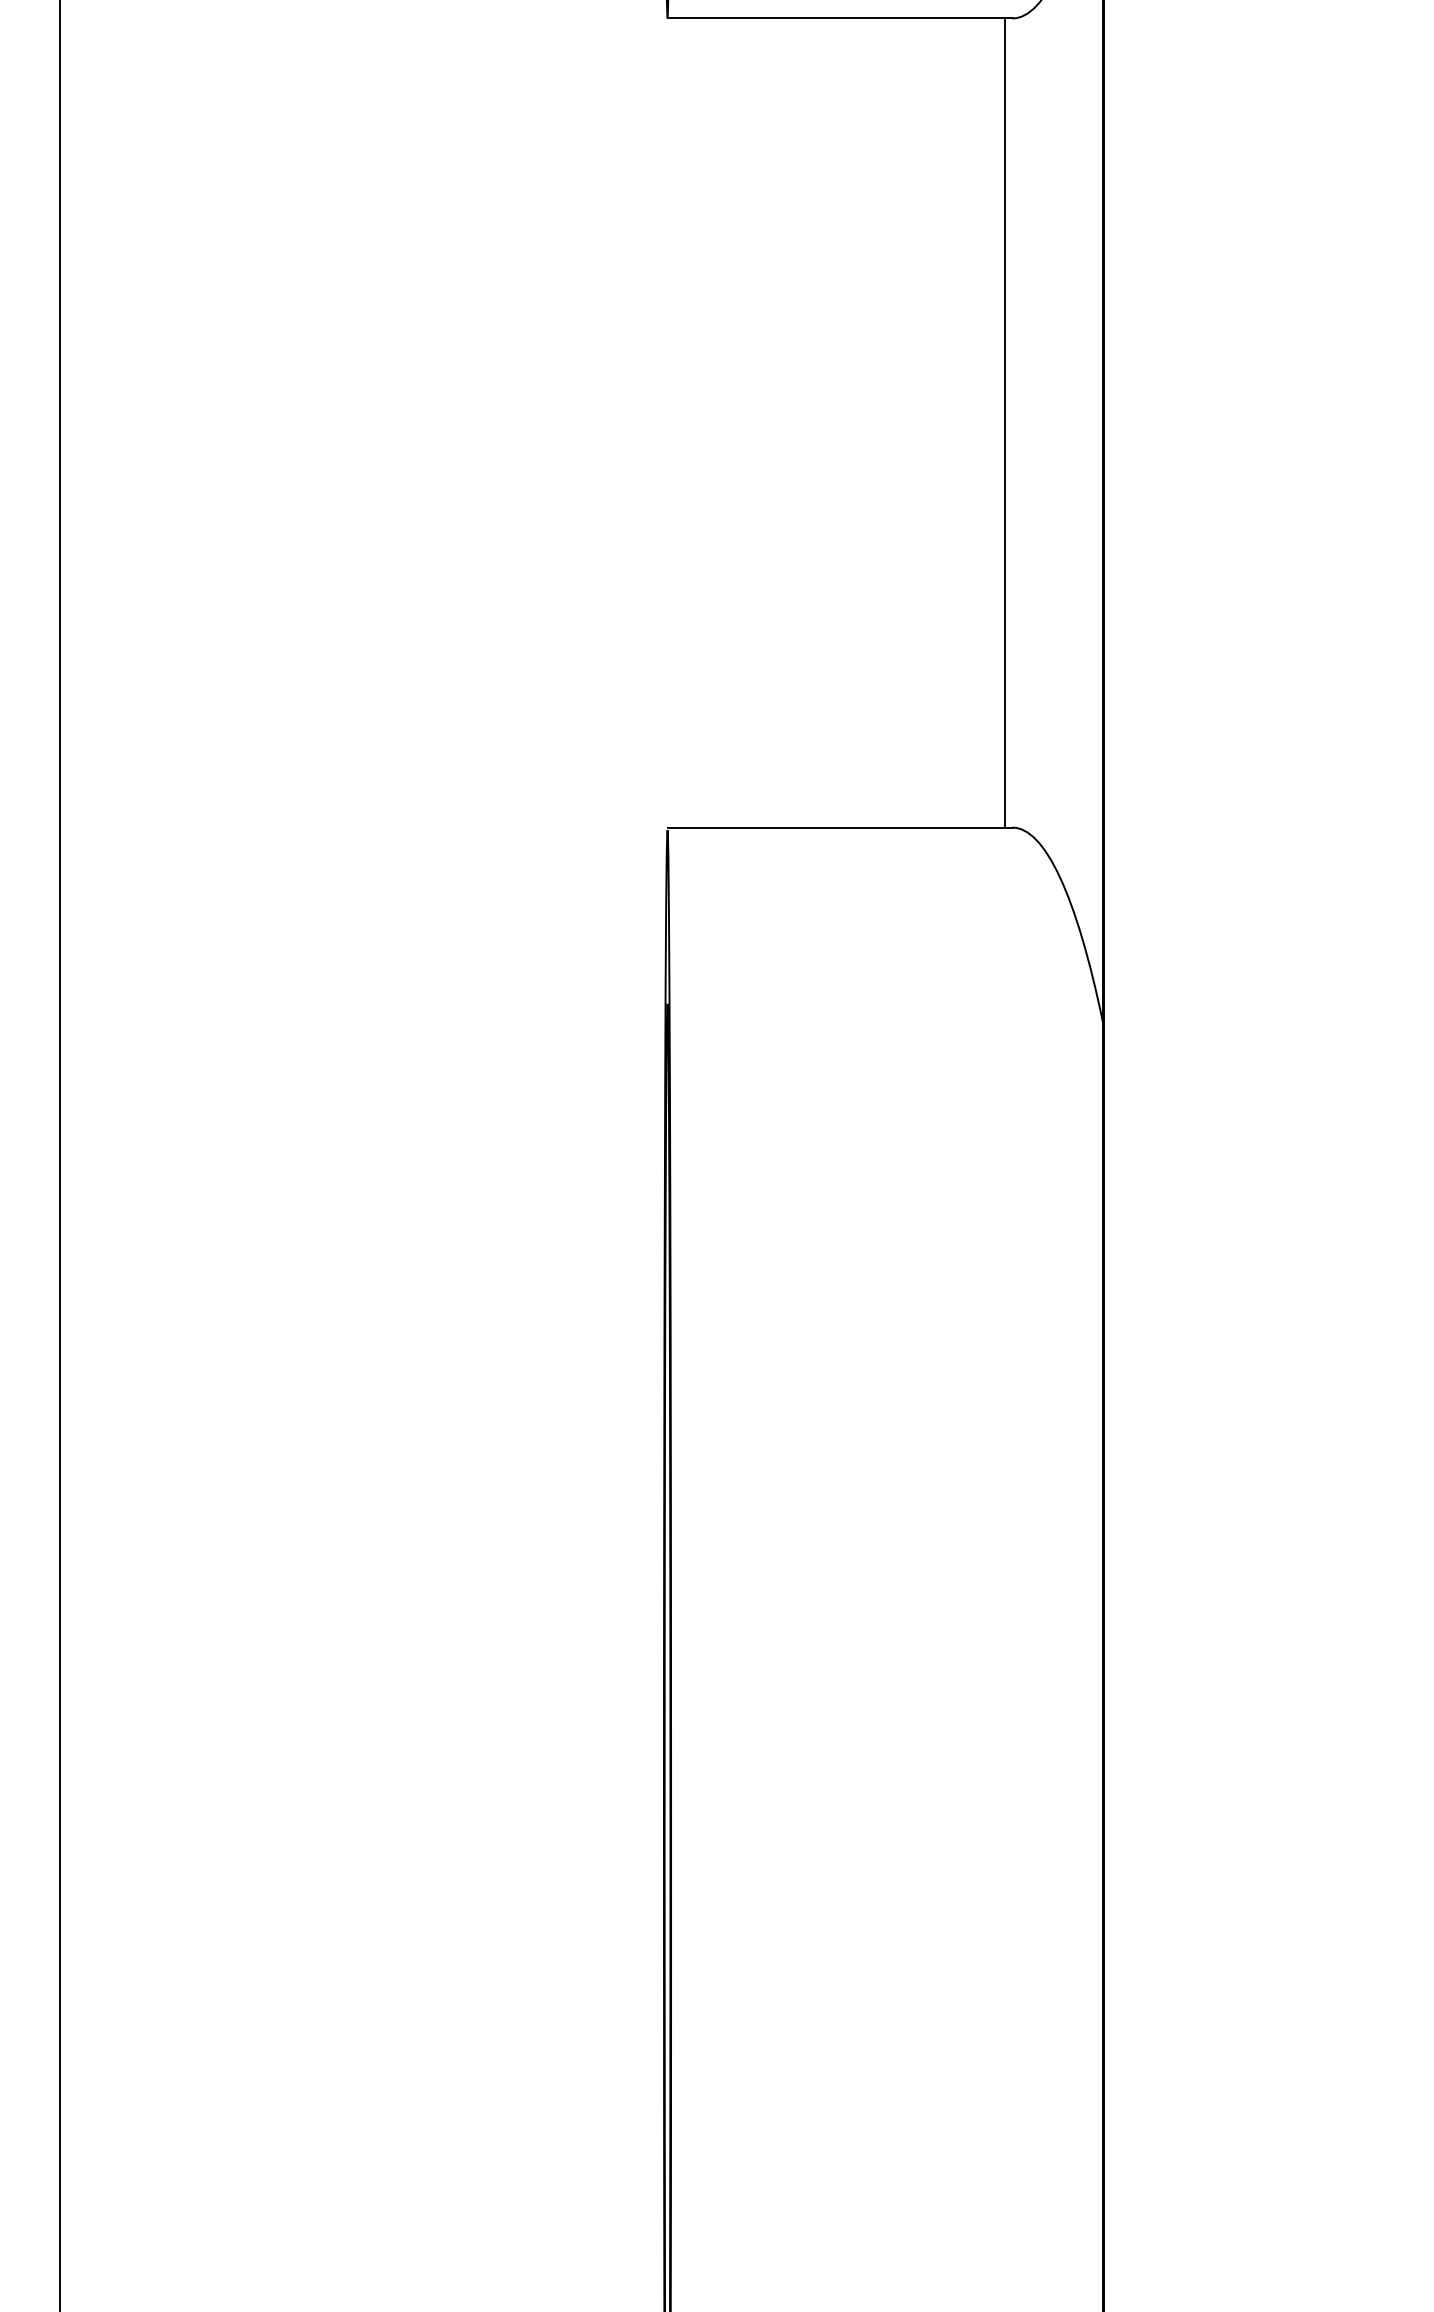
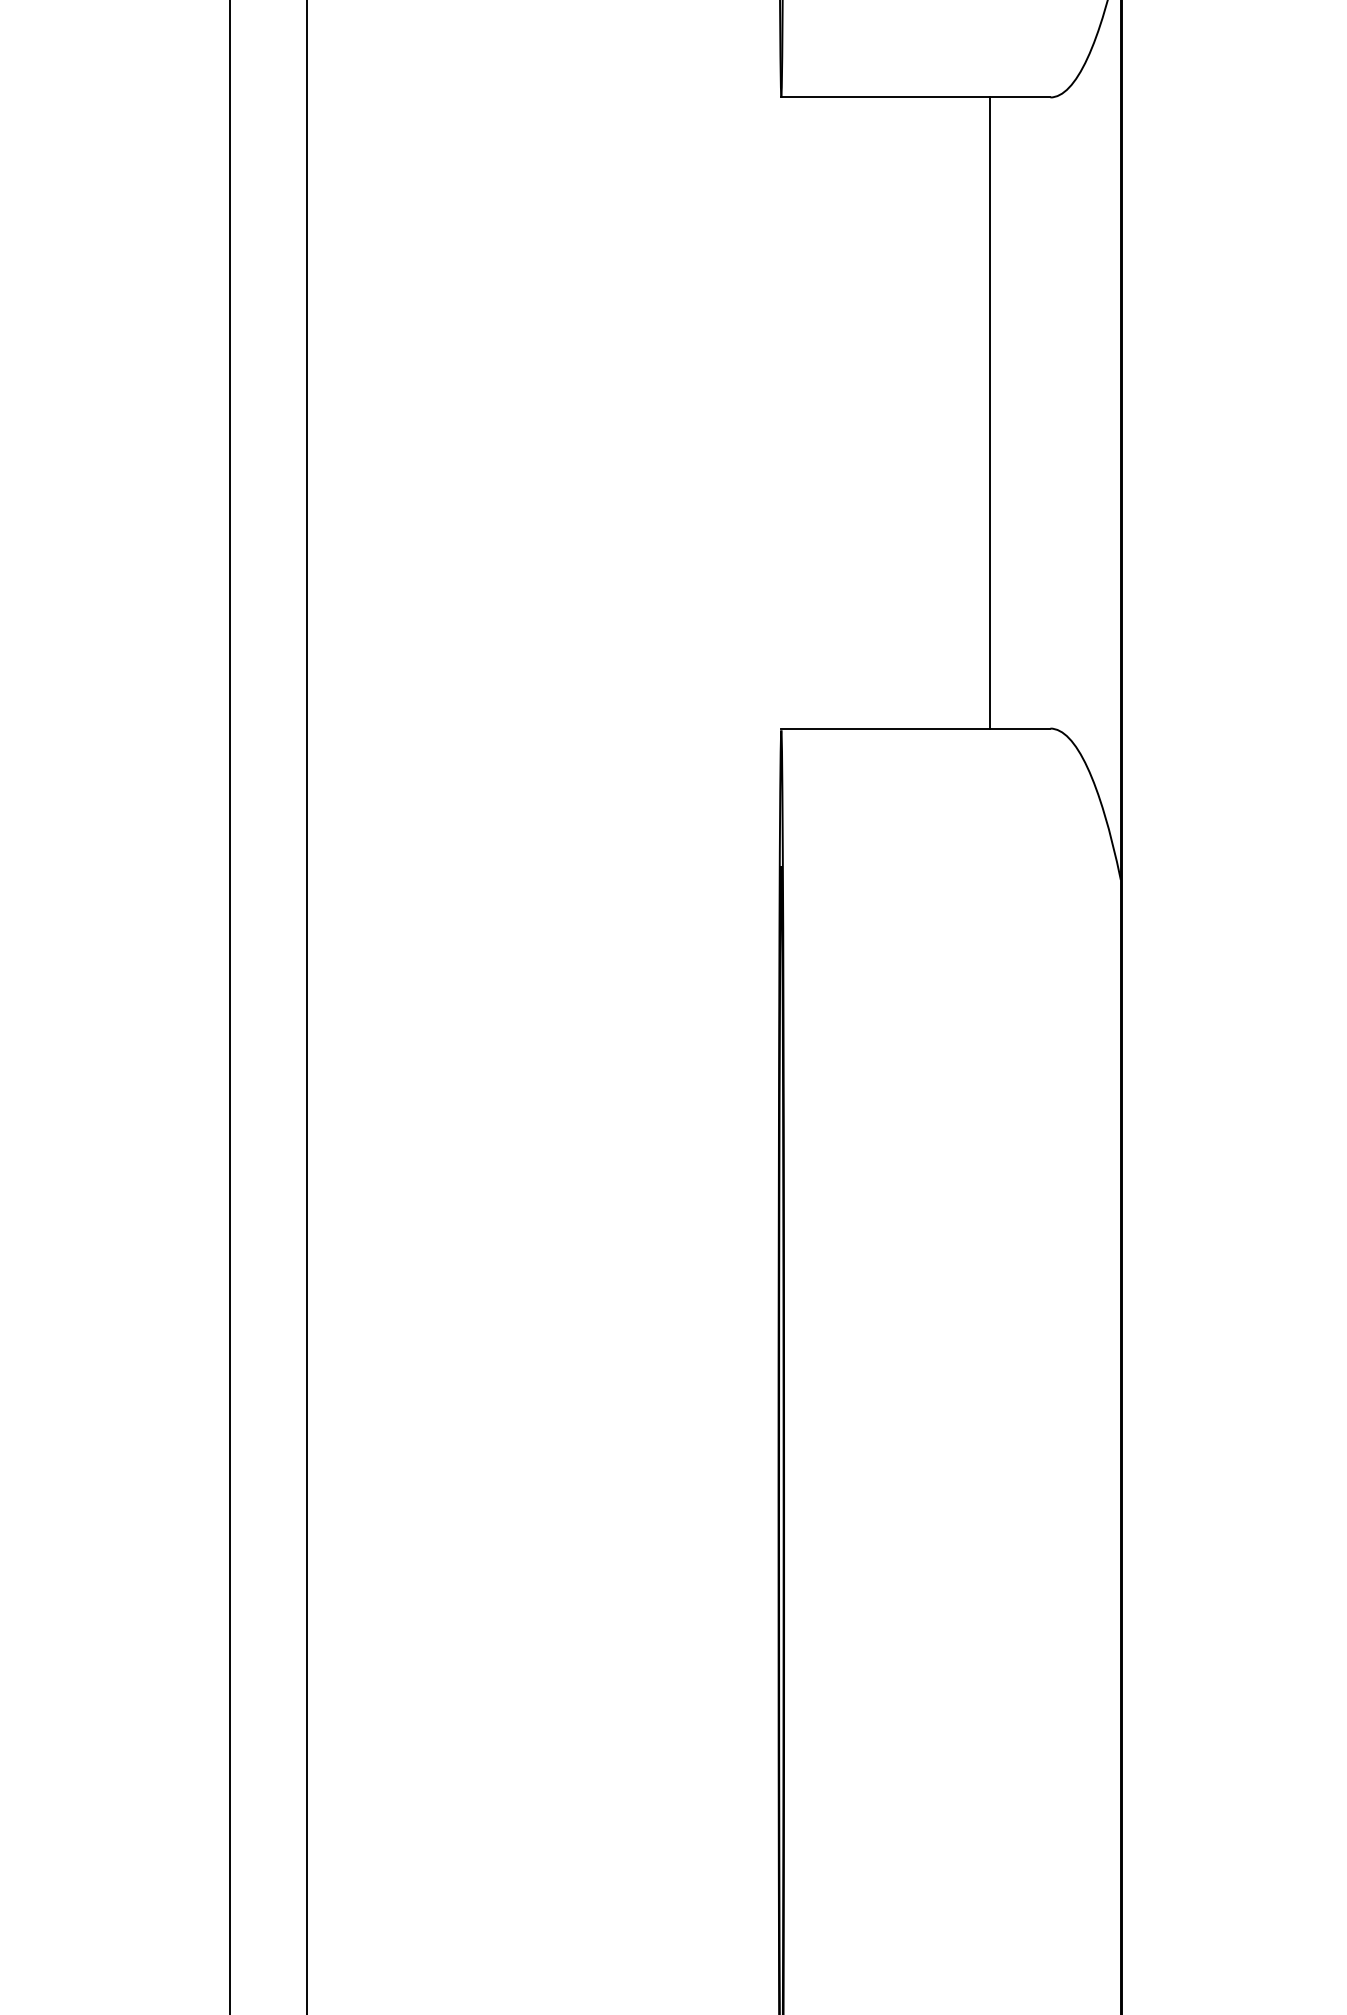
line: (1004, 422) -> (989, 412), moved

